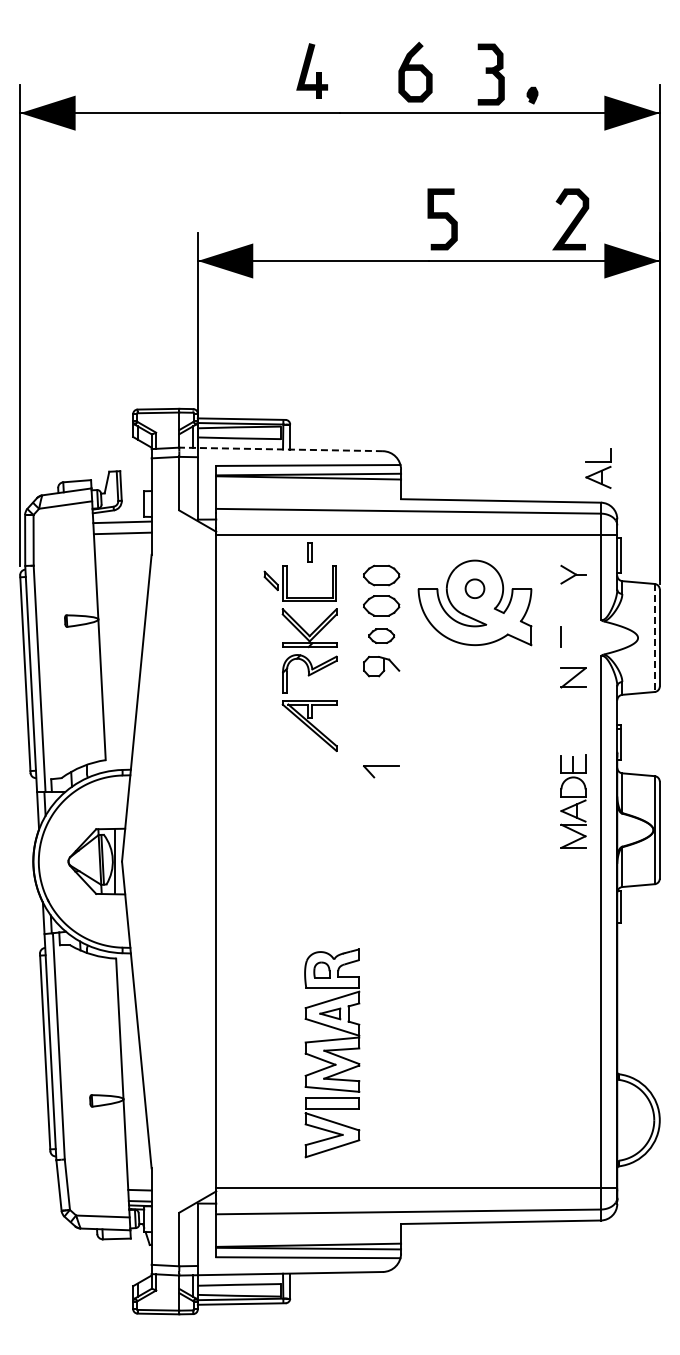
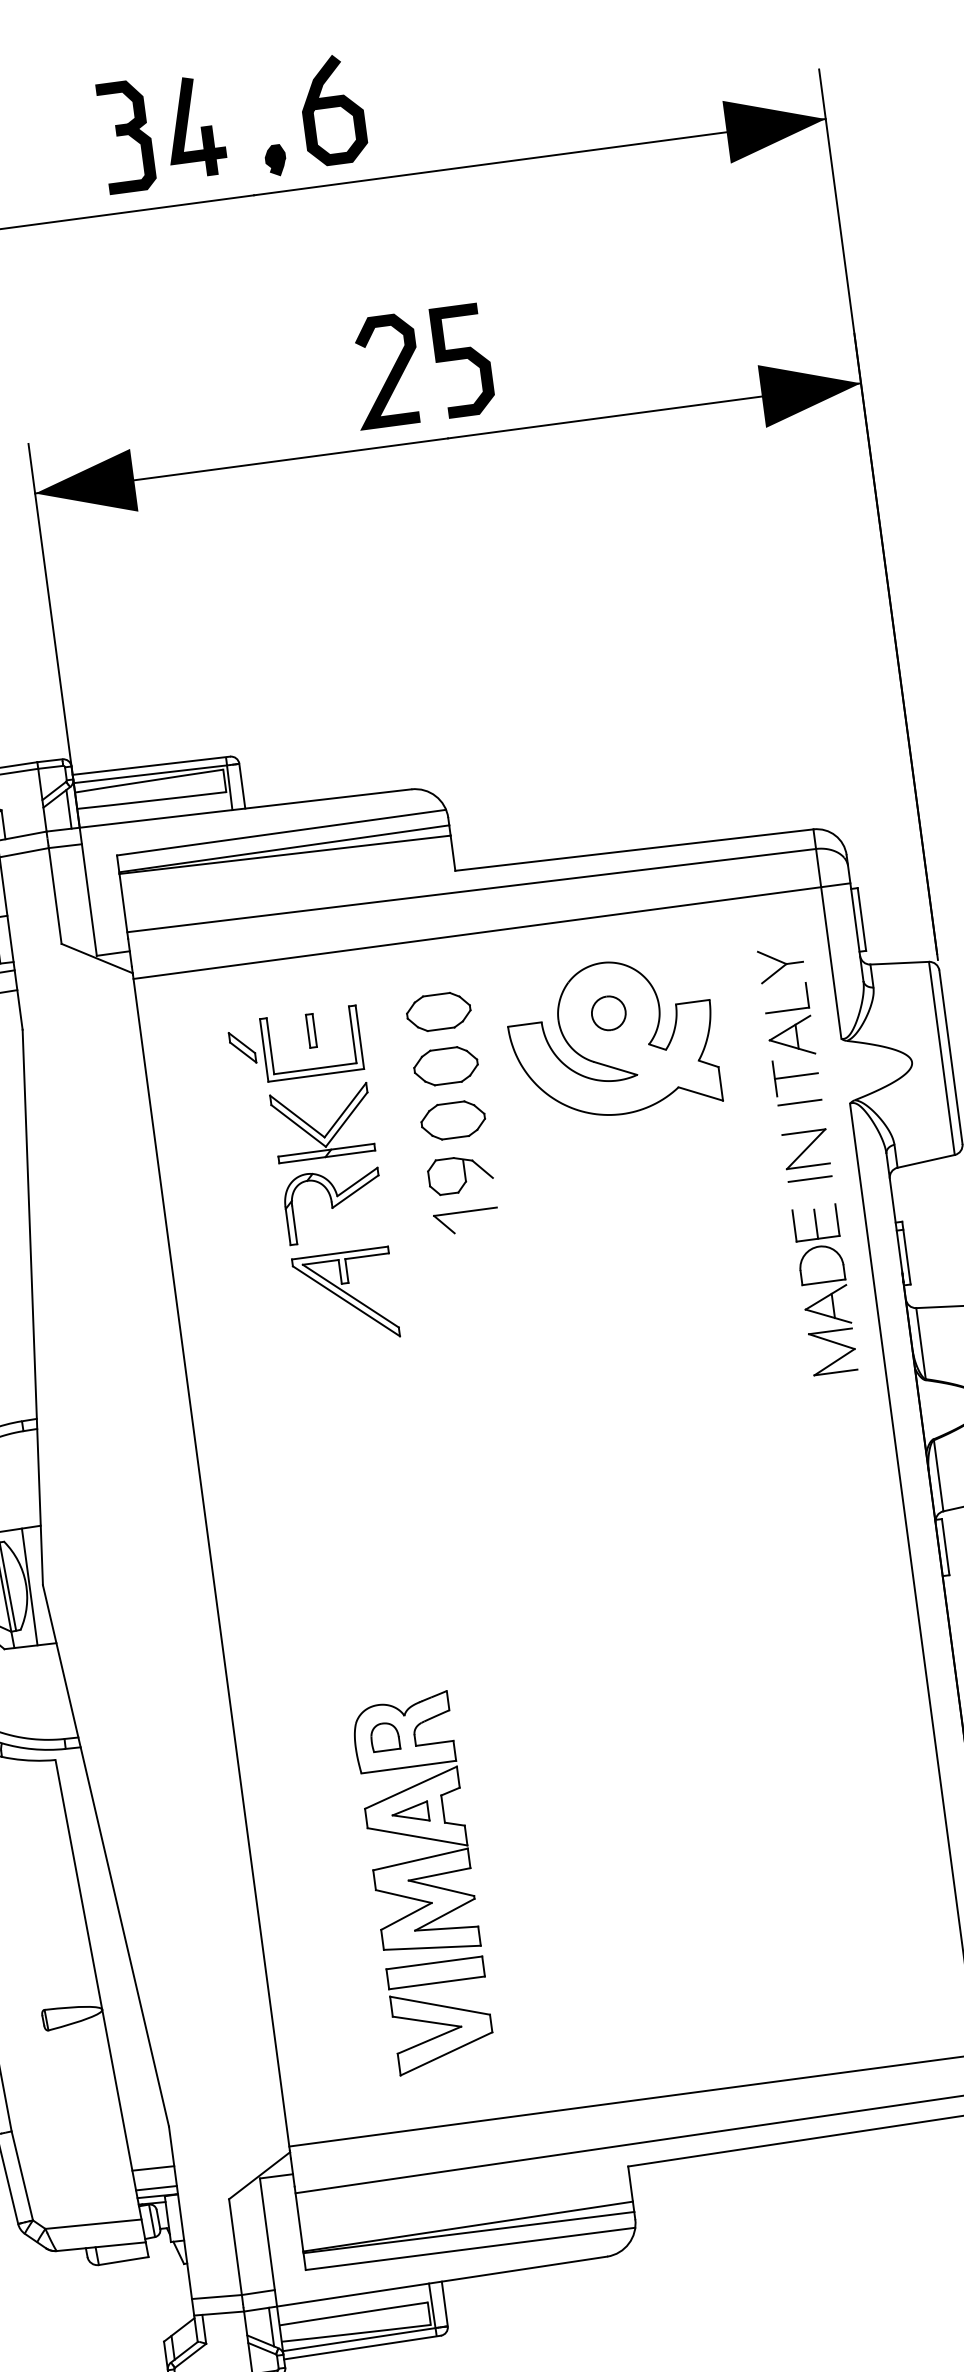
curve: (415, 70) -> (332, 107), moved
part: (490, 74) -> (125, 136), moved
part: (532, 95) -> (275, 160), moved
curve: (572, 221) -> (389, 374), moved
line: (281, 449) -> (229, 810), dashed -> solid
part: (598, 468) -> (789, 1021), moved
part: (309, 552) -> (310, 1030), moved
part: (381, 635) -> (452, 1119), size x1.43
line: (573, 637) -> (796, 1076), added
line: (654, 638) -> (941, 1059), dashed -> solid
line: (573, 651) -> (799, 1101), added
line: (573, 694) -> (810, 1178), added
part: (381, 771) -> (466, 1221), moved
part: (573, 801) -> (824, 1289), moved
part: (332, 1053) -> (423, 1883), moved

